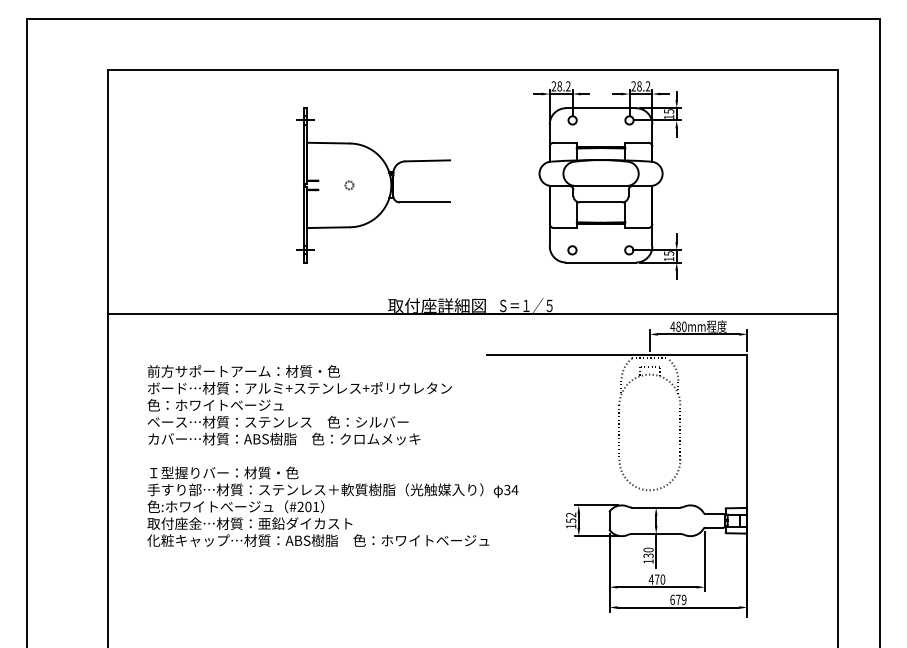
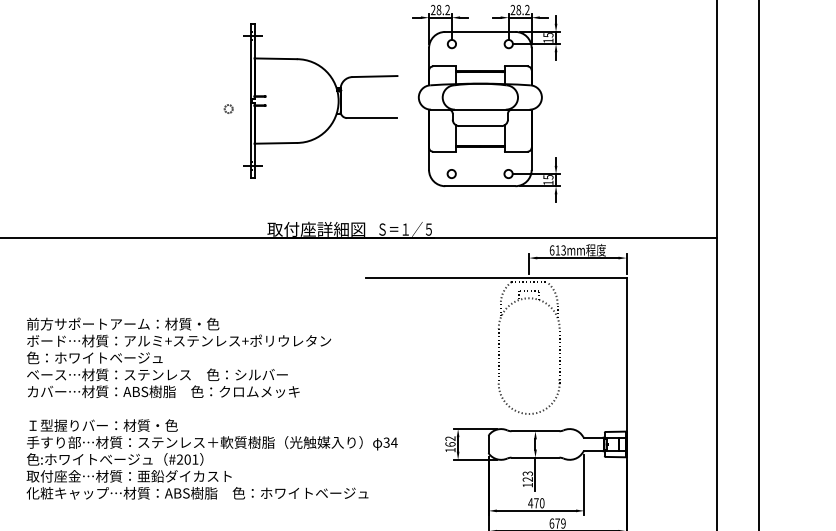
part: (373, 185) -> (320, 101), moved
text: (678, 326) -> (557, 250), 480mm -> 613mm
text: (332, 455) -> (211, 408), moved
text: (571, 520) -> (450, 444), 152 -> 162
text: (648, 552) -> (527, 476), 130 -> 123

